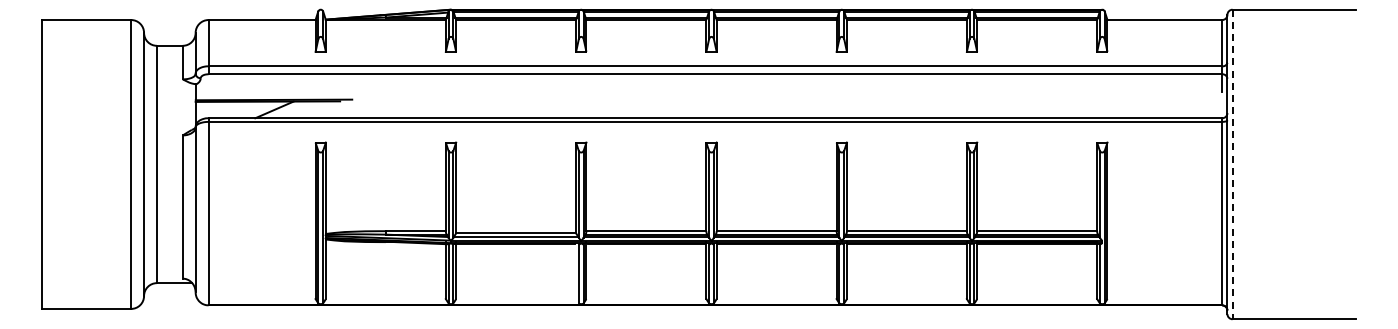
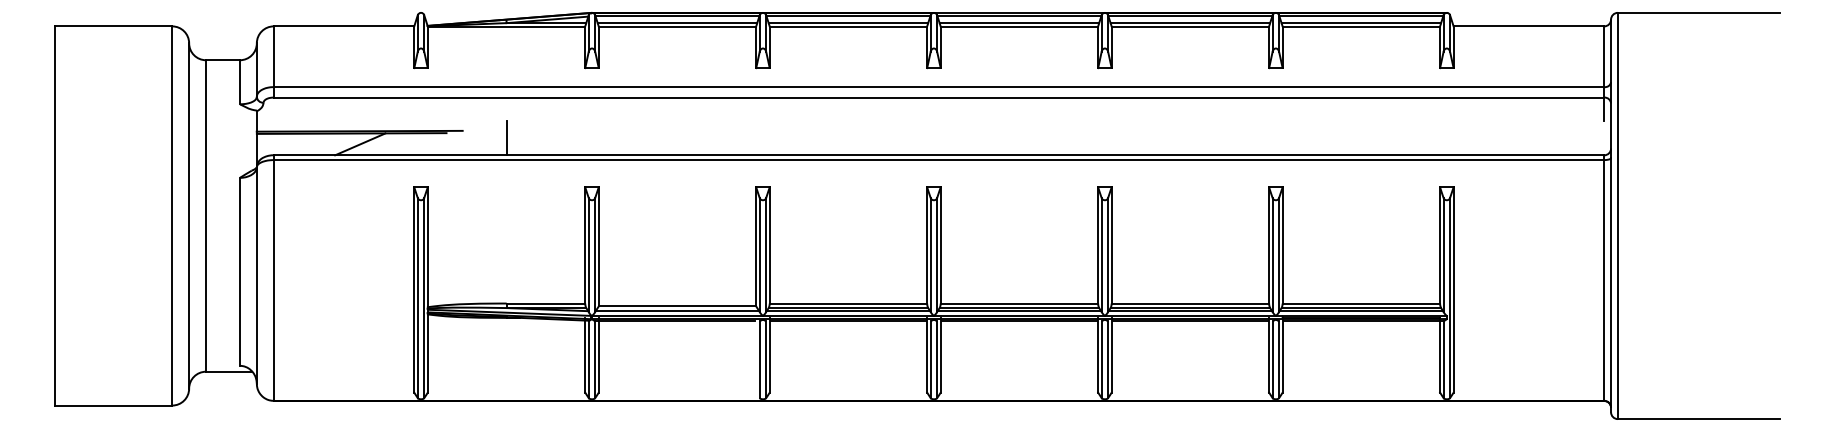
line: (386, 105) -> (507, 138), added
line: (1232, 164) -> (1617, 216), dashed -> solid

